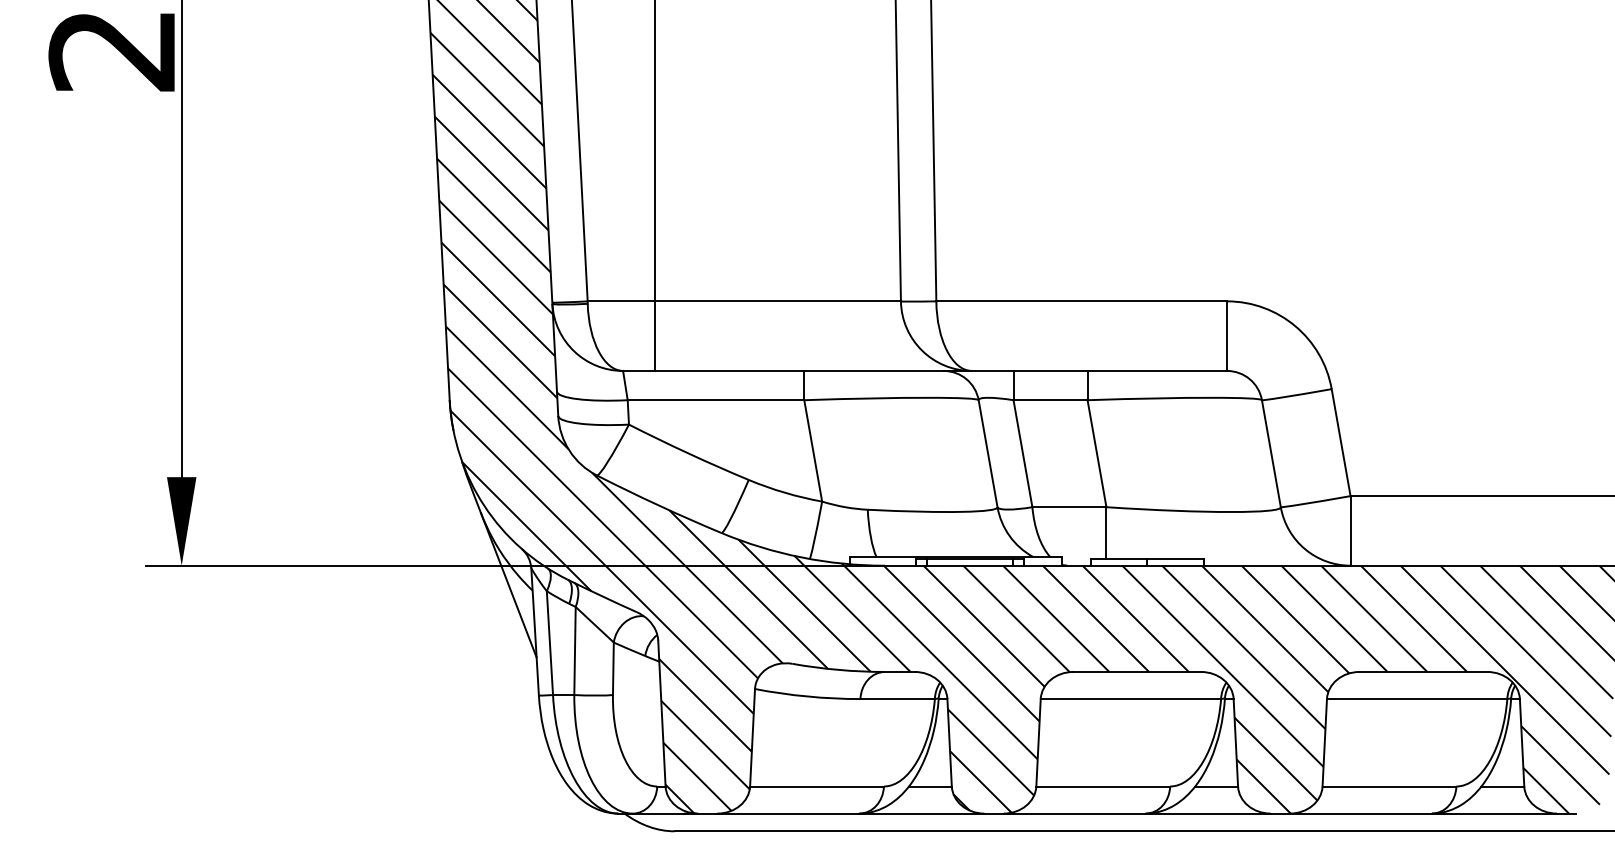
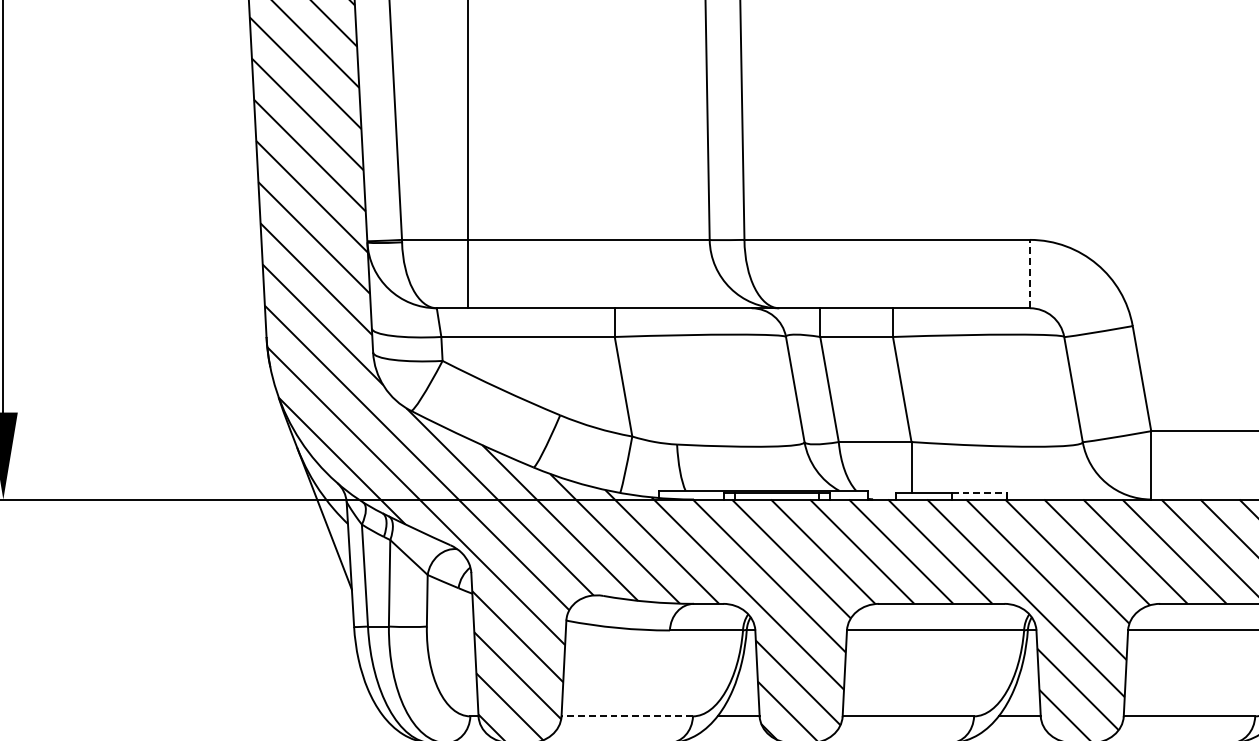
line: (1227, 336) -> (1030, 274), solid -> dashed
line: (1175, 558) -> (979, 492), solid -> dashed
line: (817, 786) -> (627, 716), solid -> dashed

